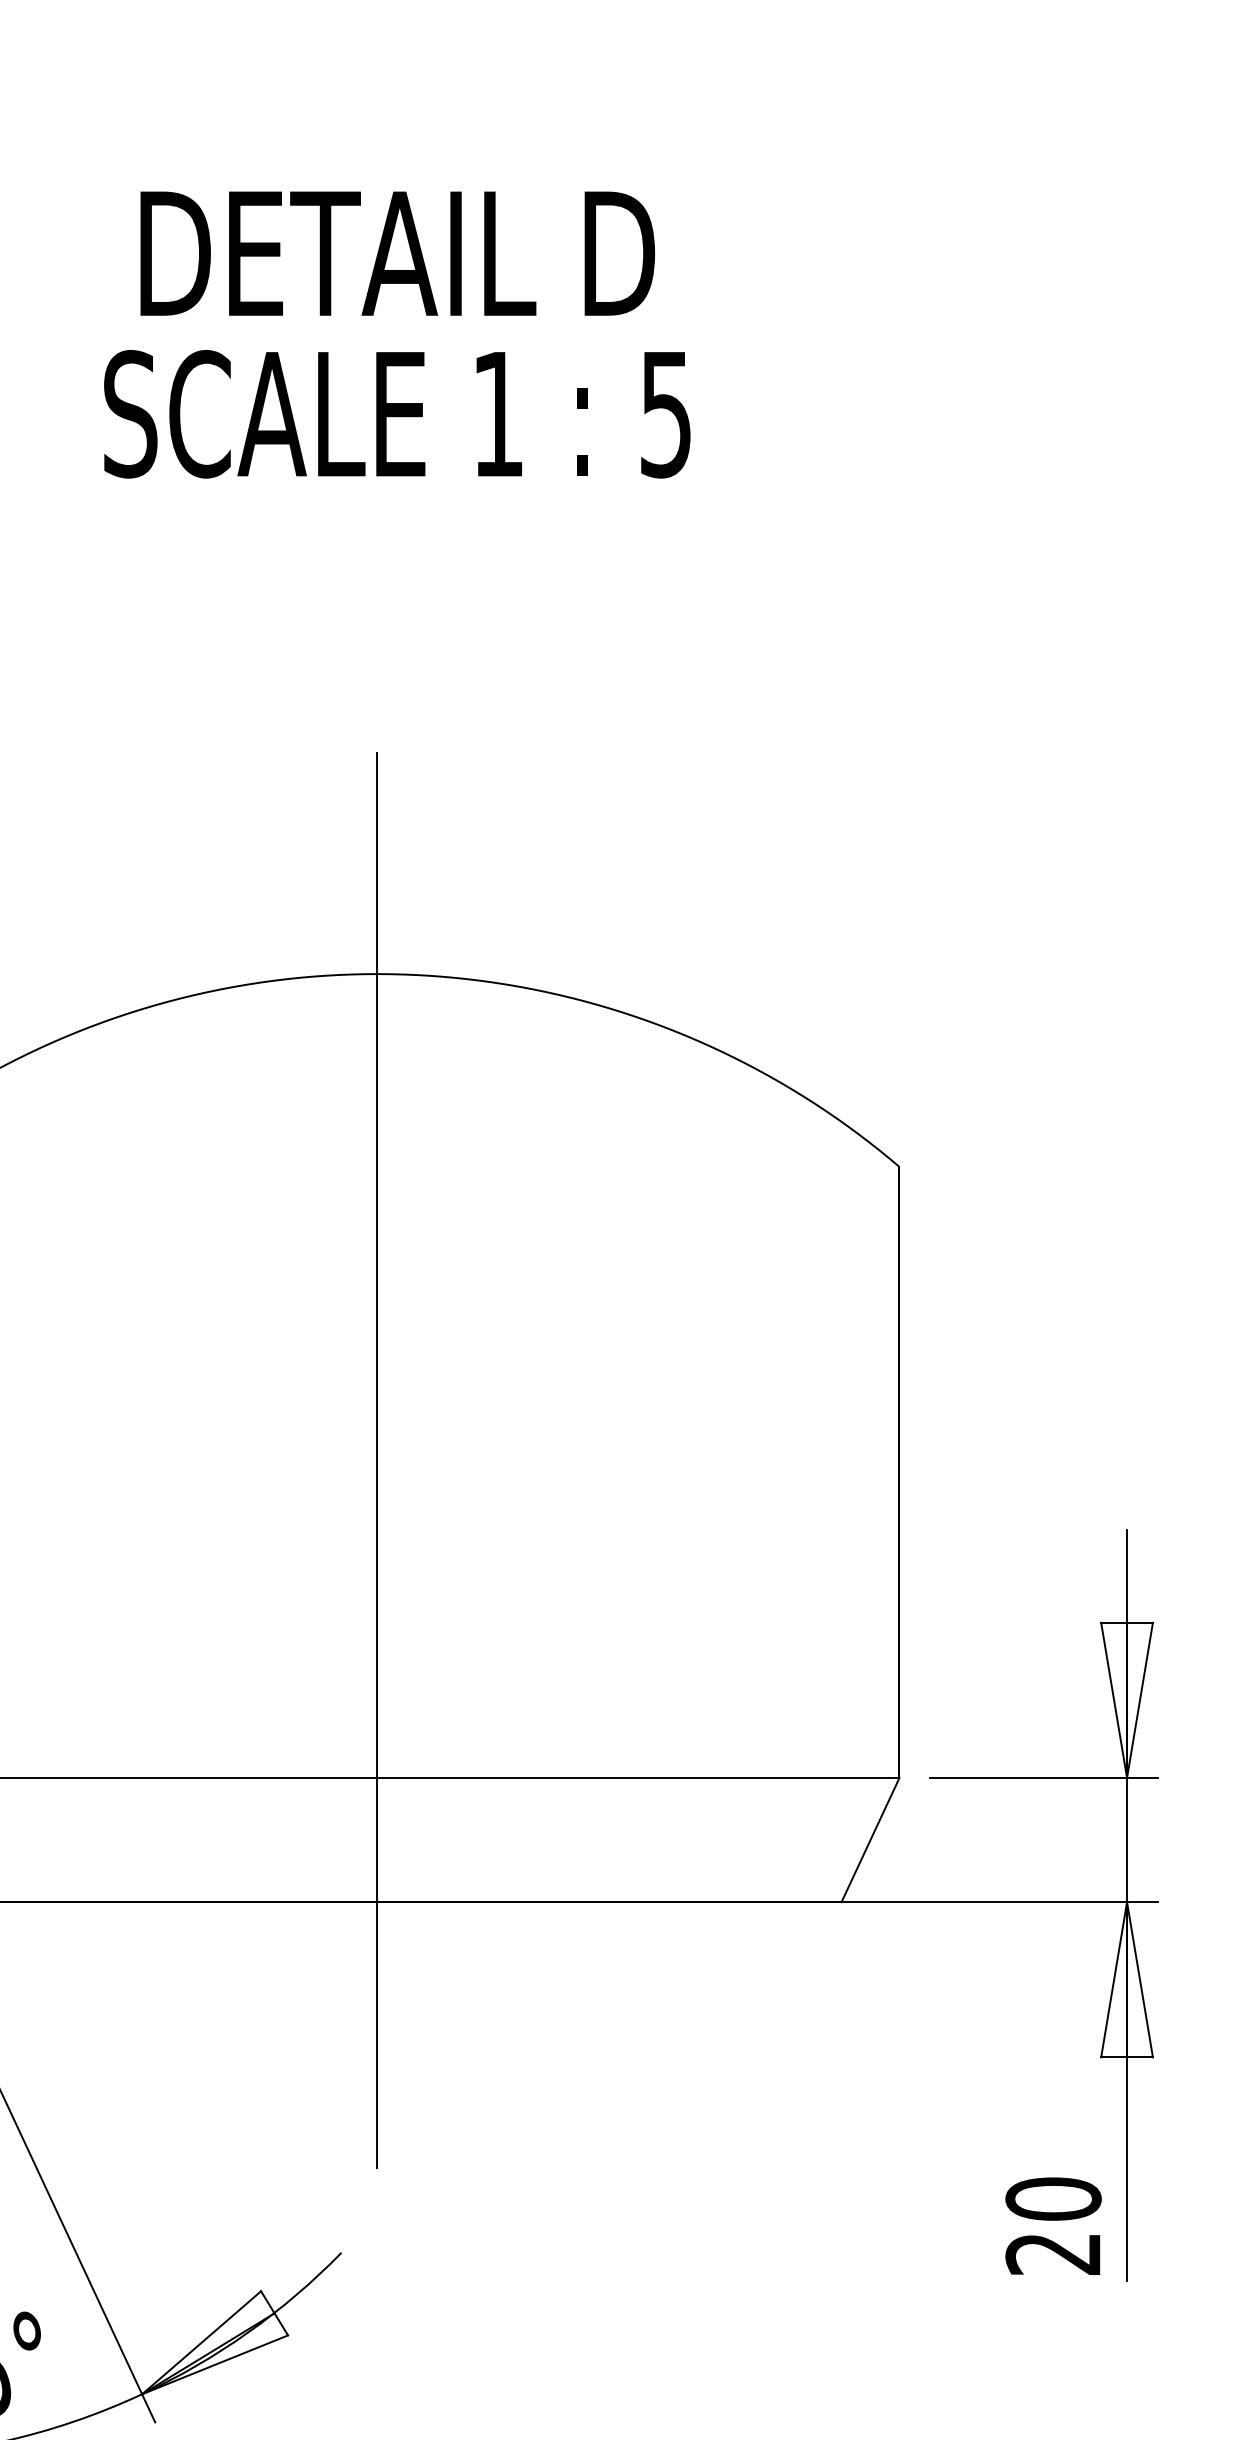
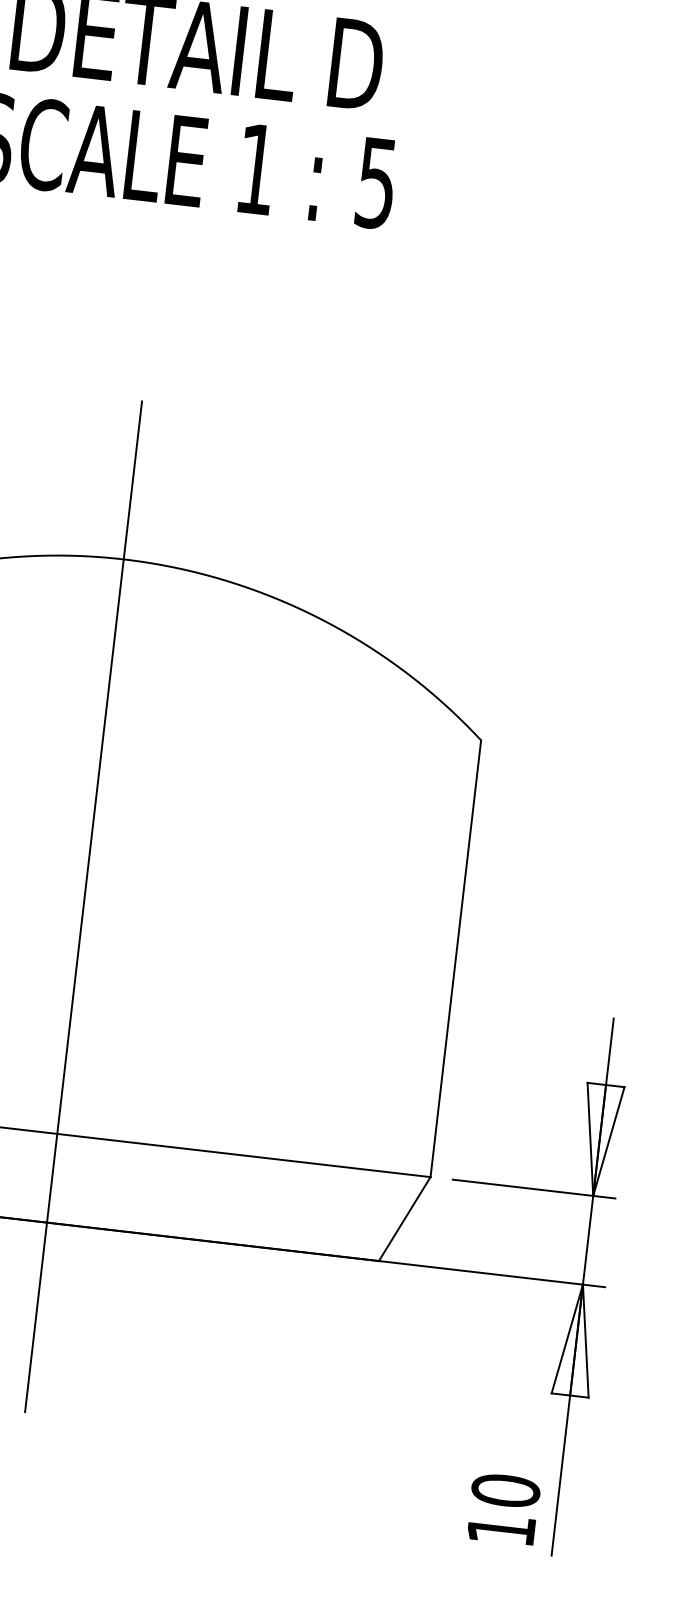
text: (1052, 2254) -> (500, 1530), 20 -> 10

